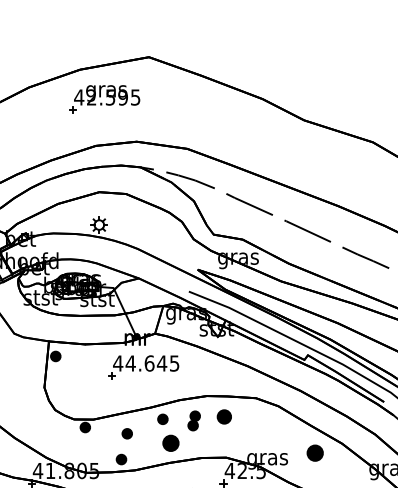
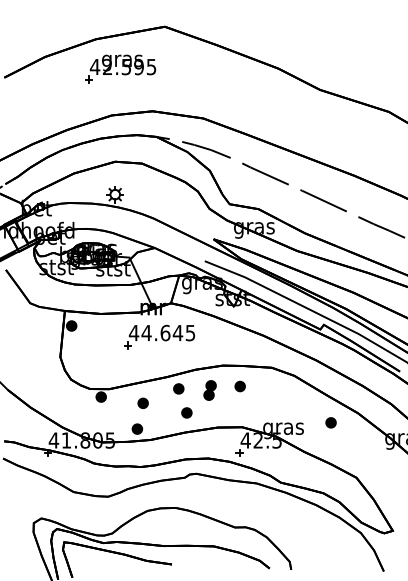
part: (223, 416) -> (239, 386), size x0.71
part: (170, 442) -> (186, 412), size x0.62
part: (314, 452) -> (330, 422), size x0.62

